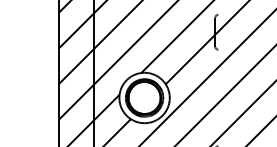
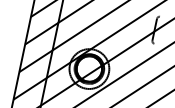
hatch: (142, 95) -> (88, 66), added

